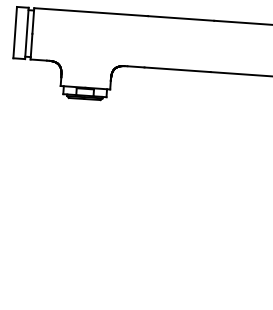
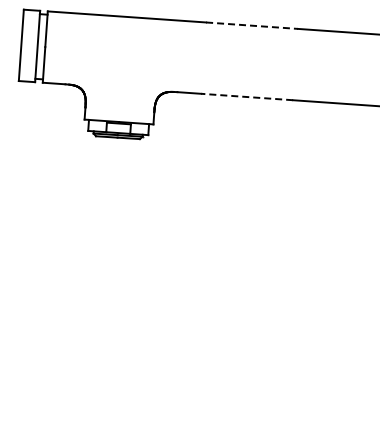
line: (181, 18) -> (252, 25), solid -> dashed
line: (177, 69) -> (246, 96), solid -> dashed

